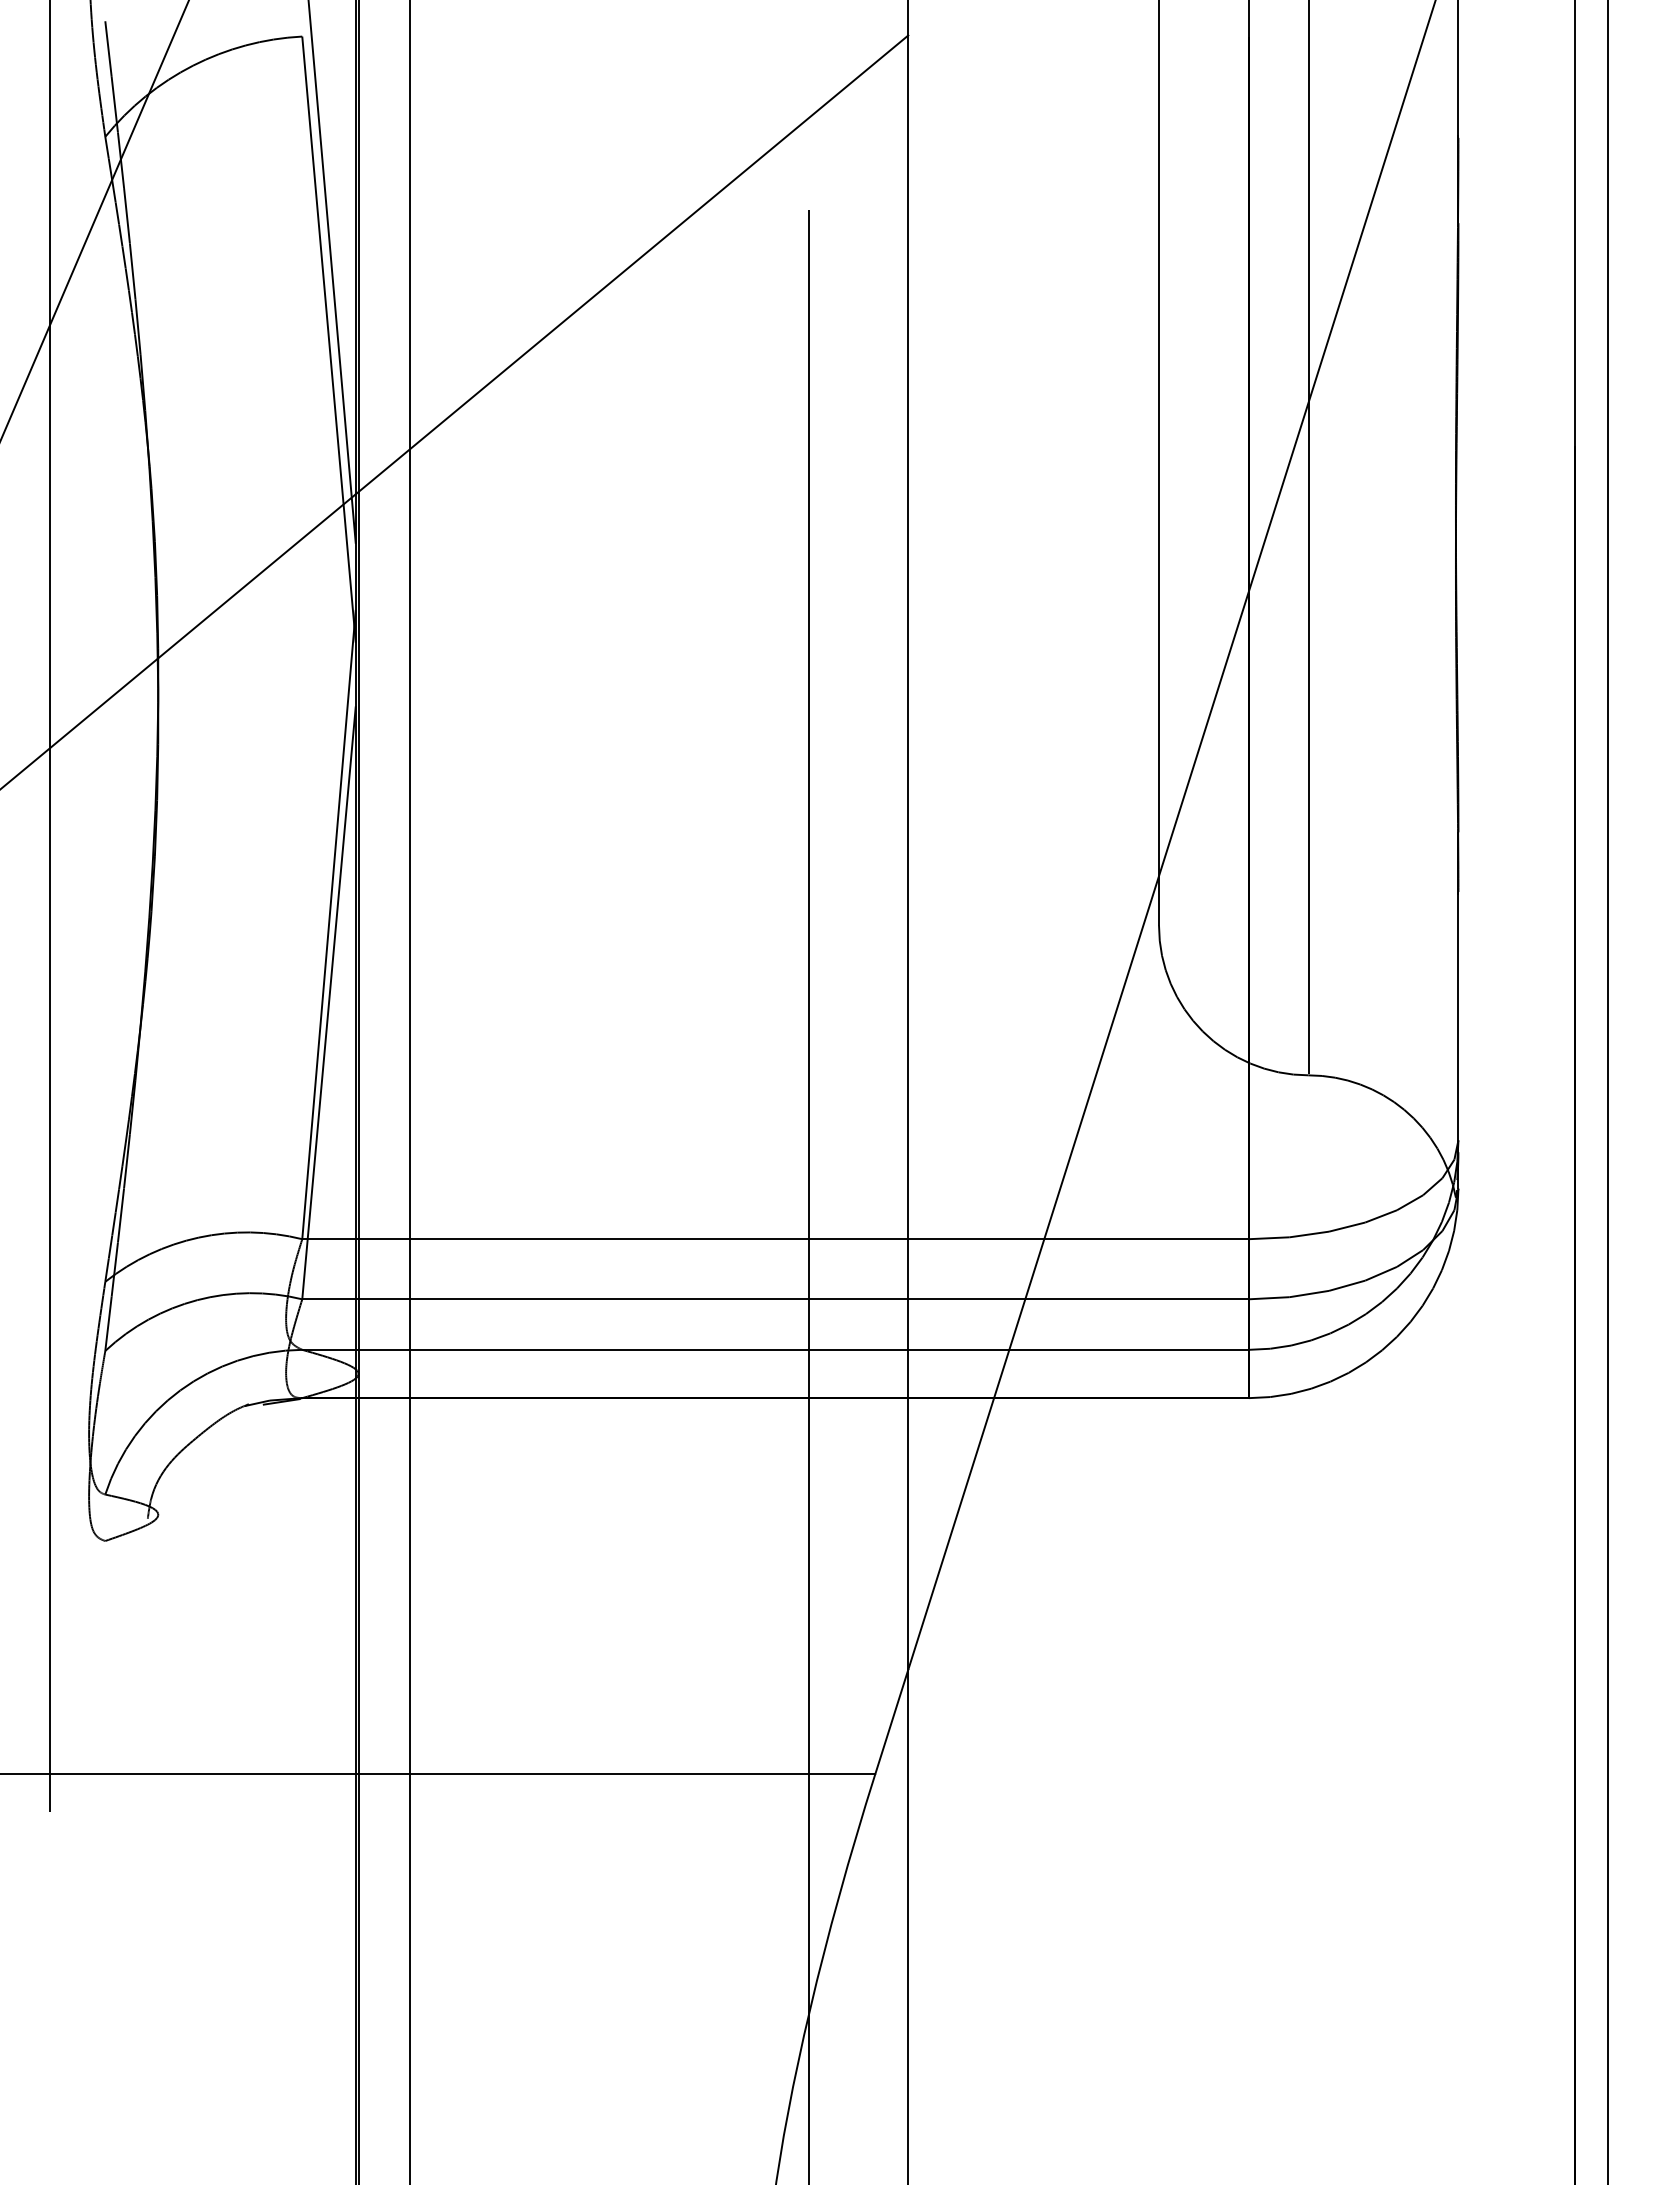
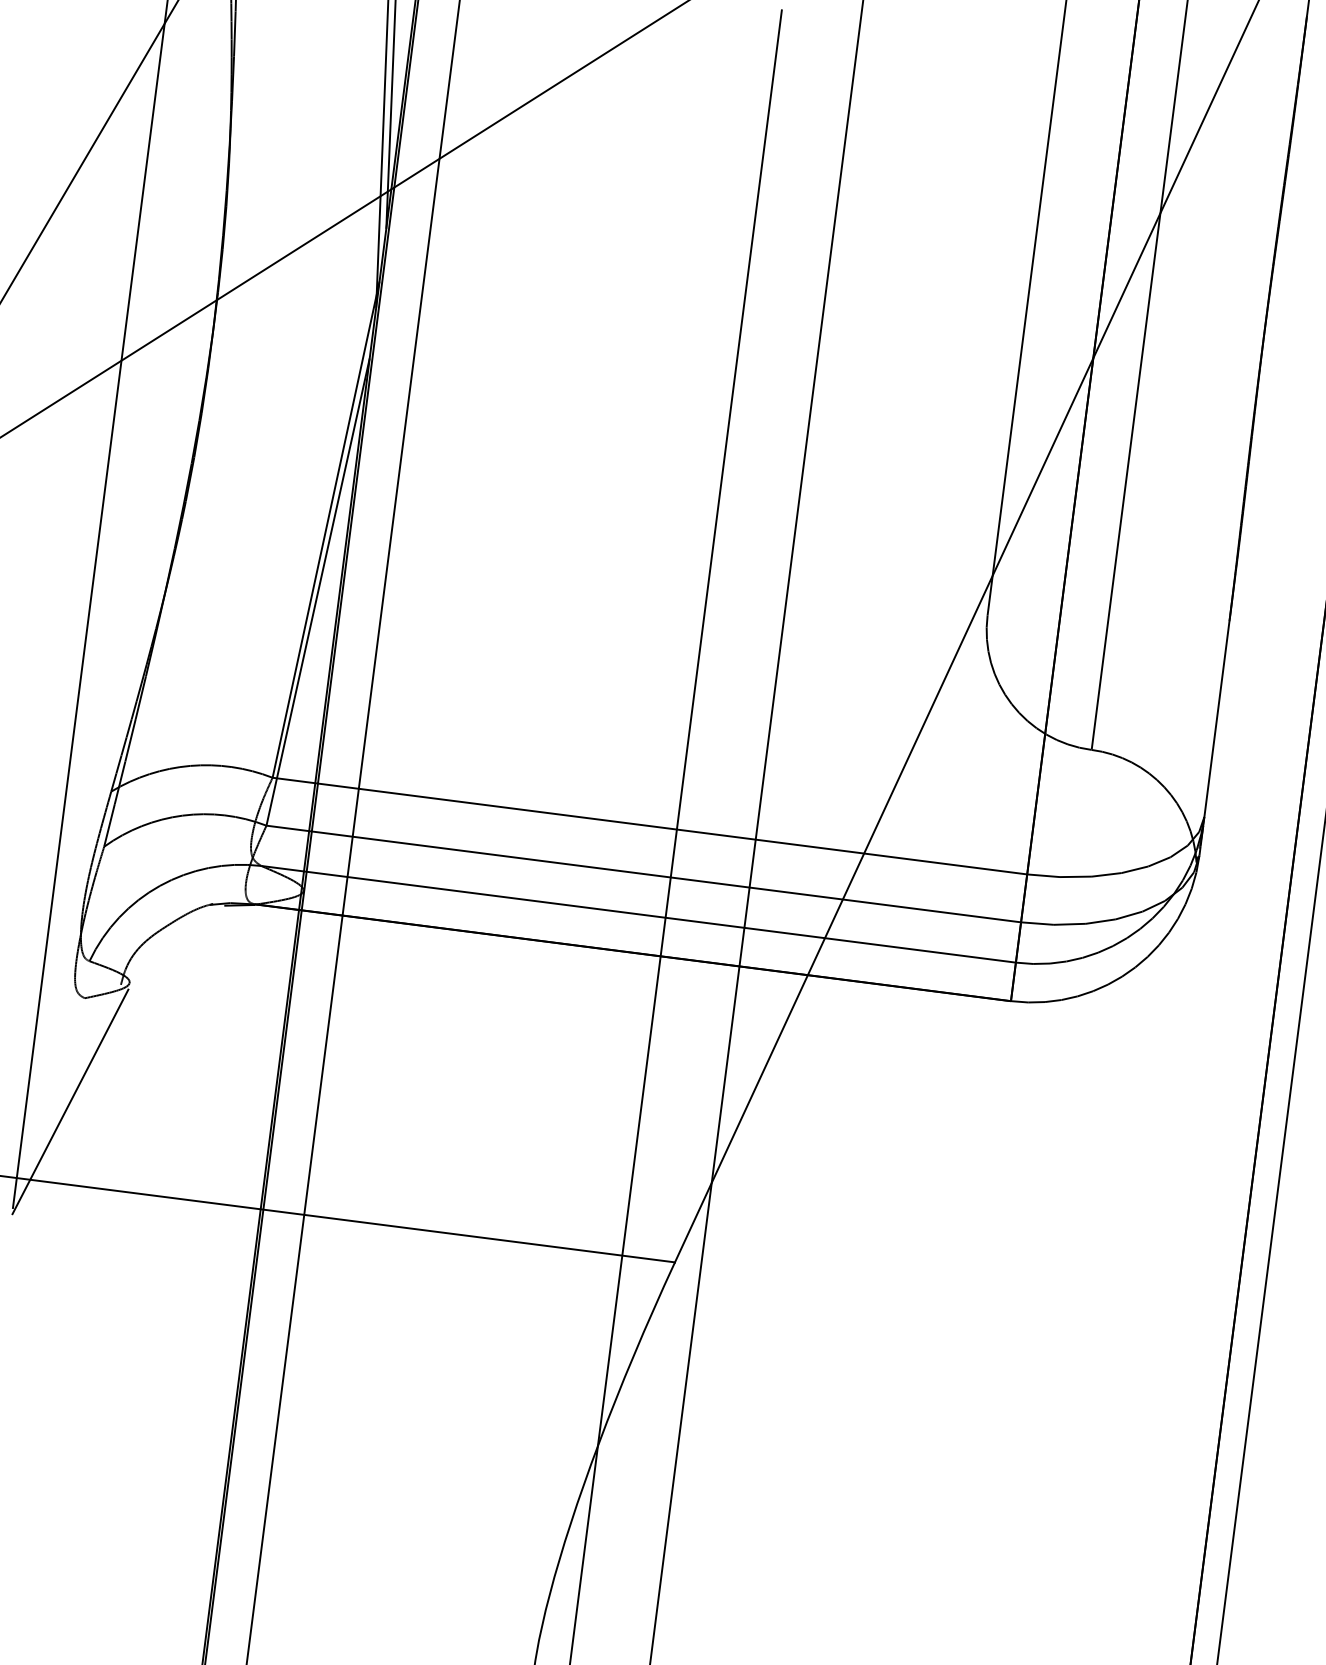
line: (103, 1670) -> (70, 1101), added

